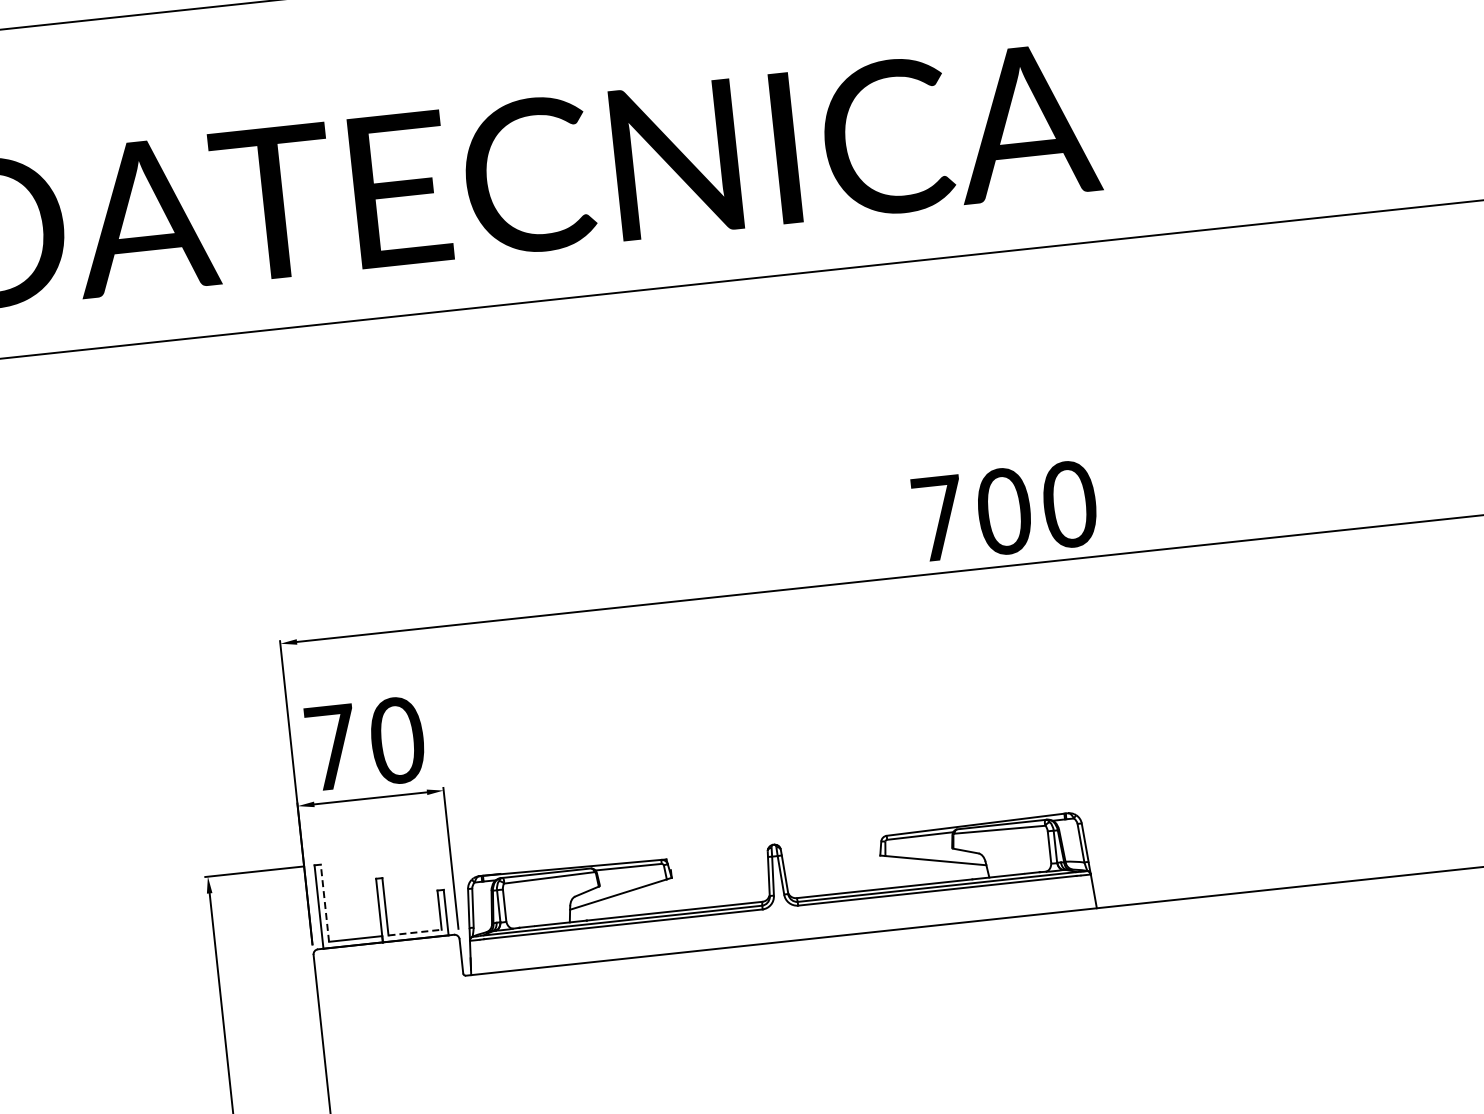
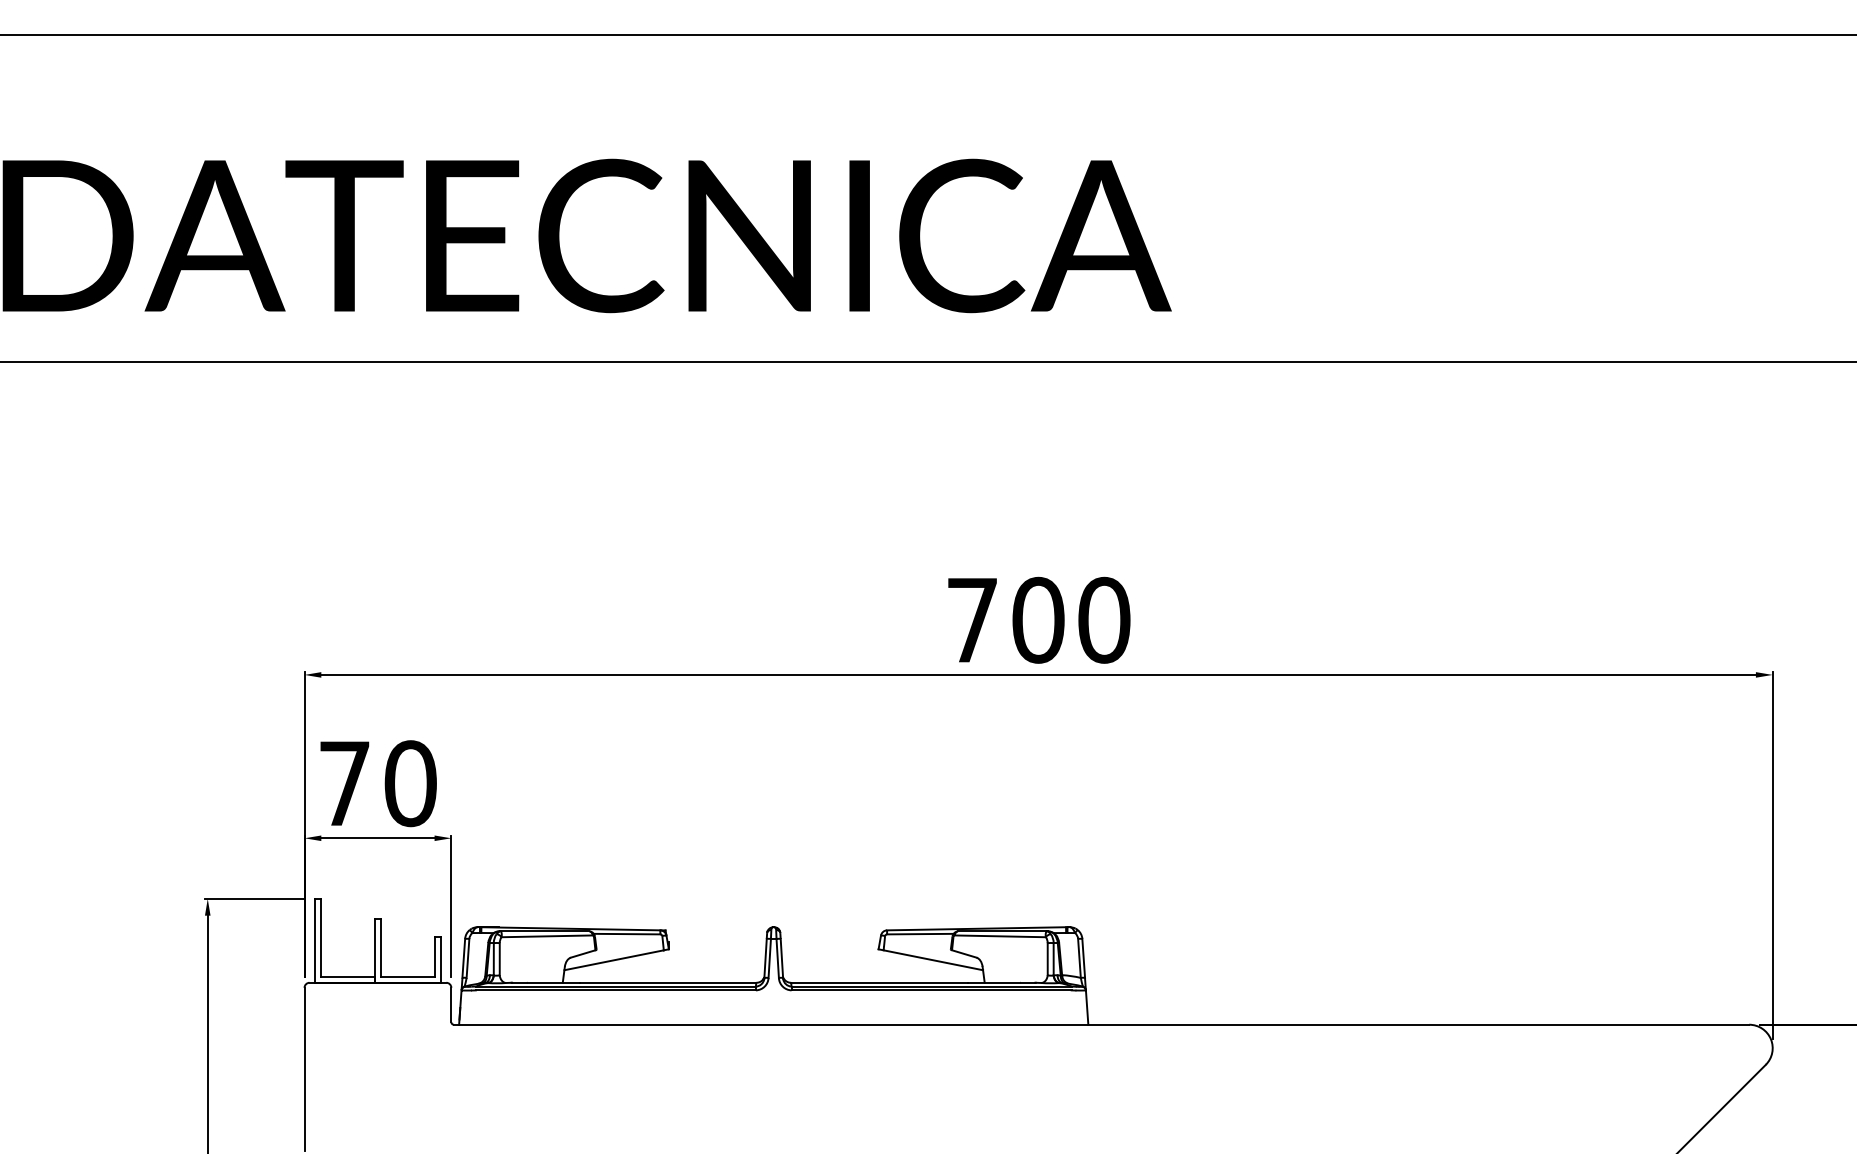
line: (325, 903) -> (321, 937), dashed -> solid
line: (414, 932) -> (407, 976), dashed -> solid

